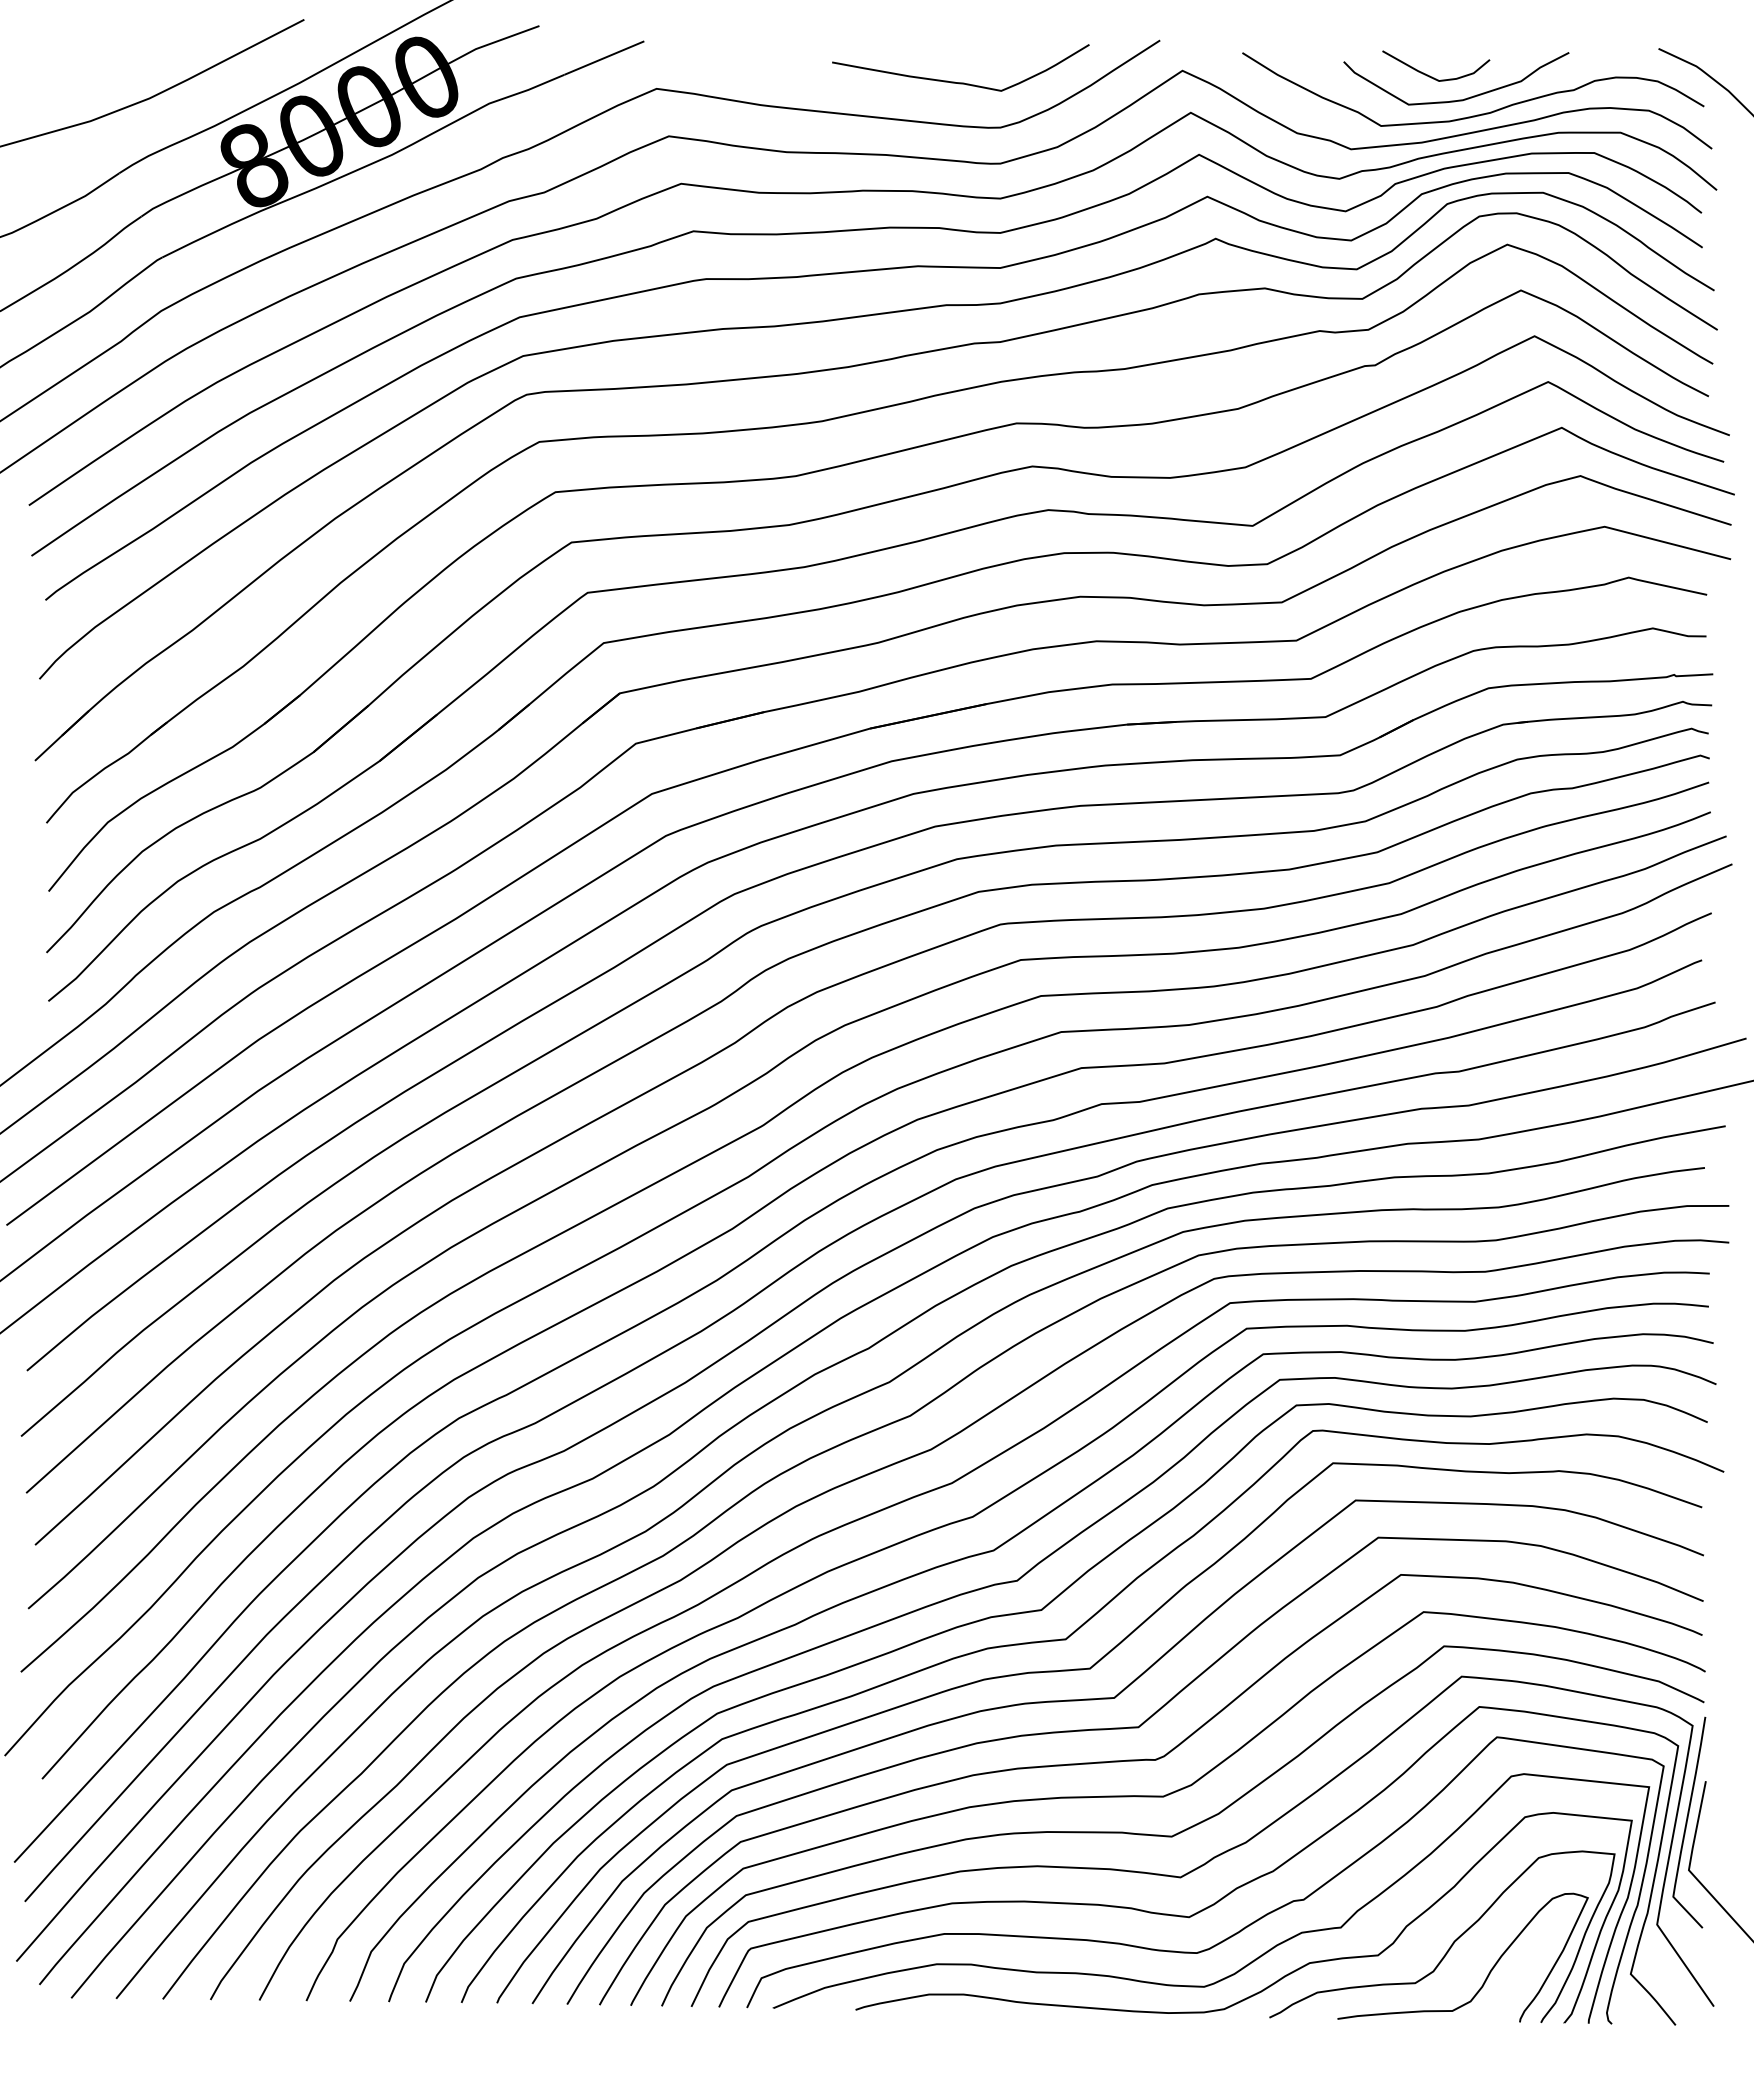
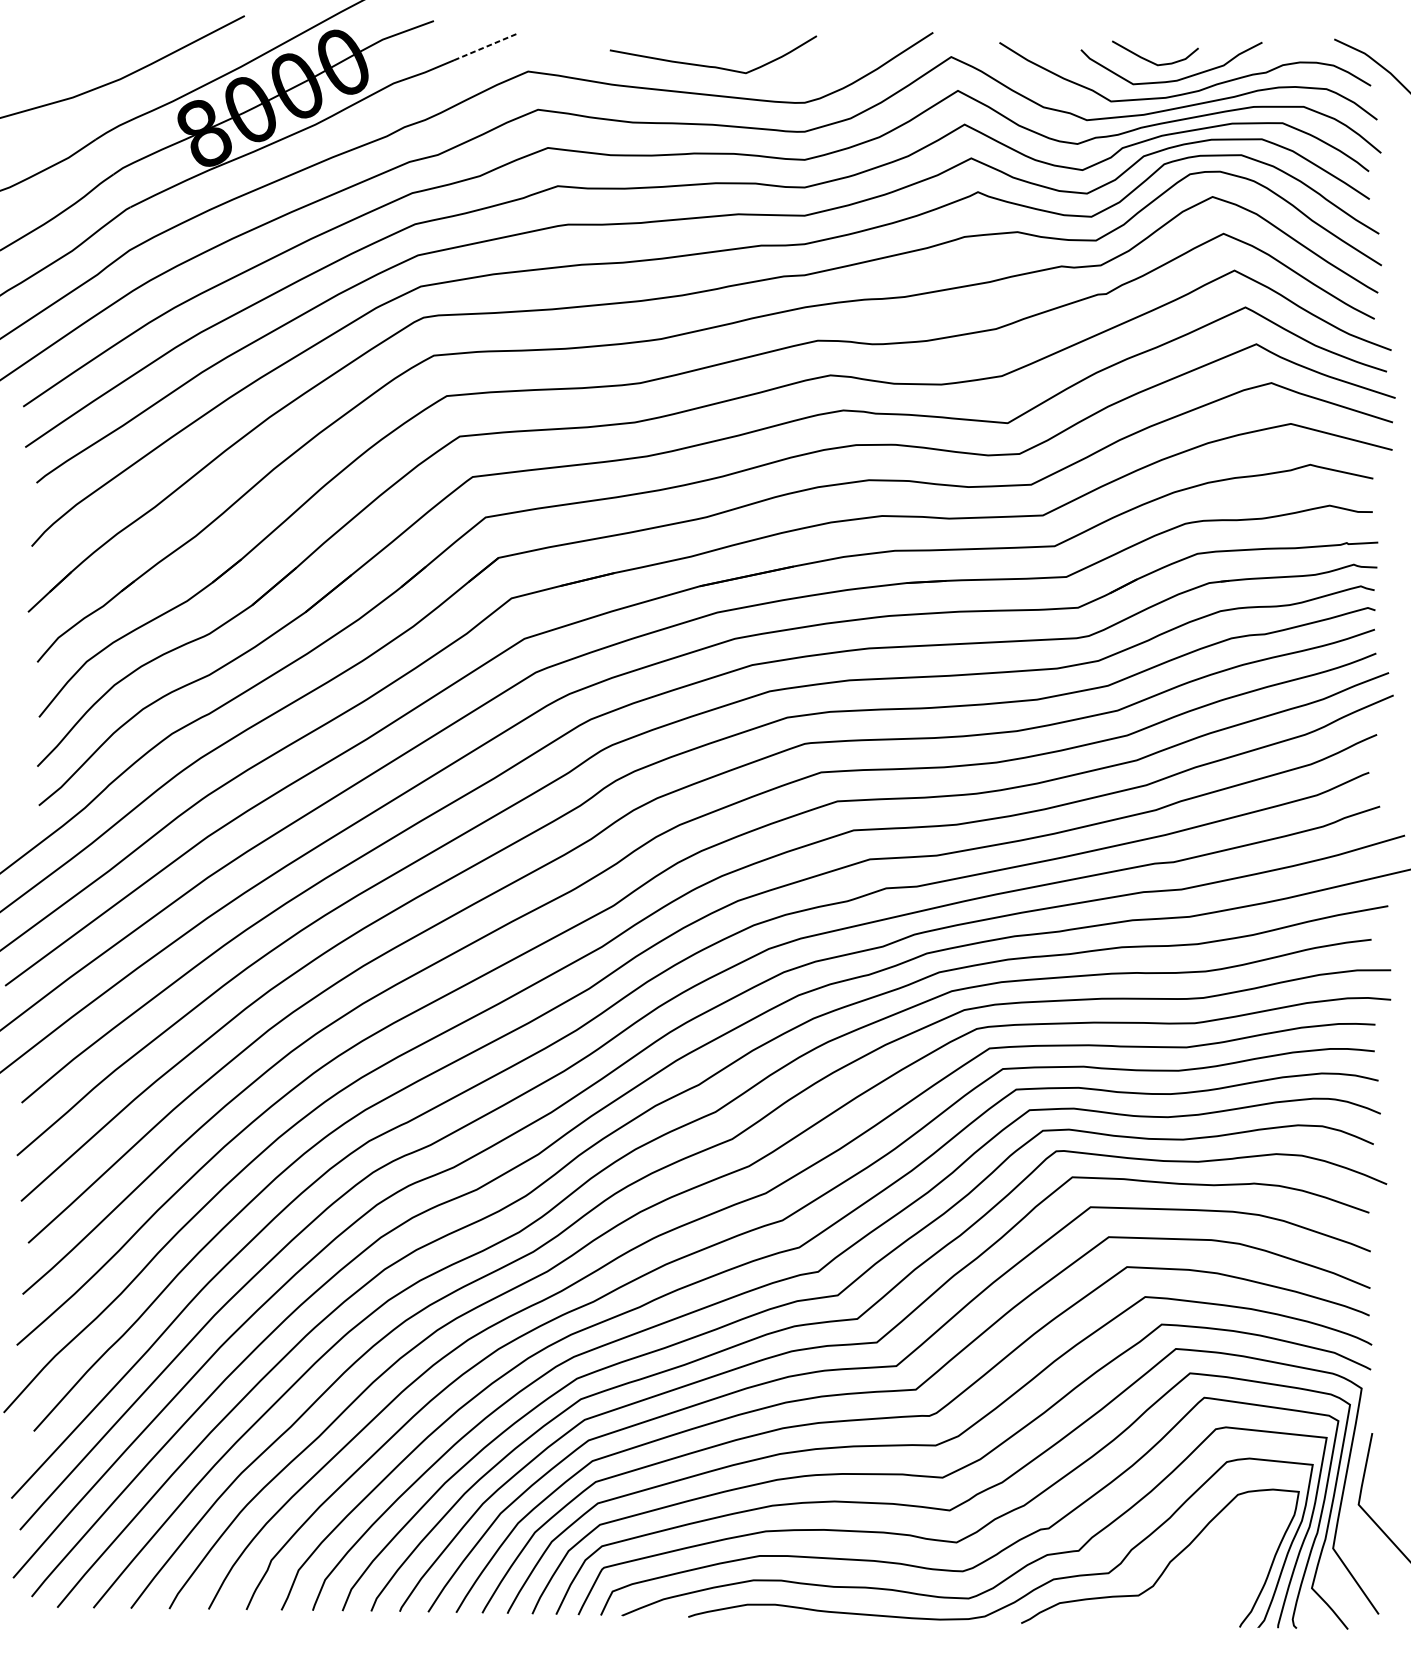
line: (604, 57) -> (486, 46), solid -> dashed
curve: (960, 82) -> (713, 66), moved
curve: (1687, 1822) -> (1357, 1466), removed
curve: (1489, 1971) -> (1198, 1586), removed

